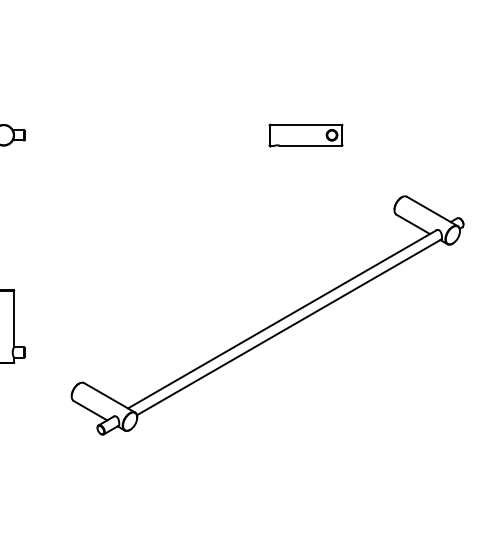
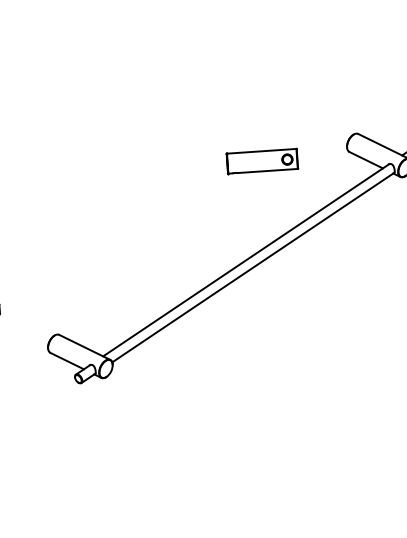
part: (305, 135) -> (261, 161), moved

